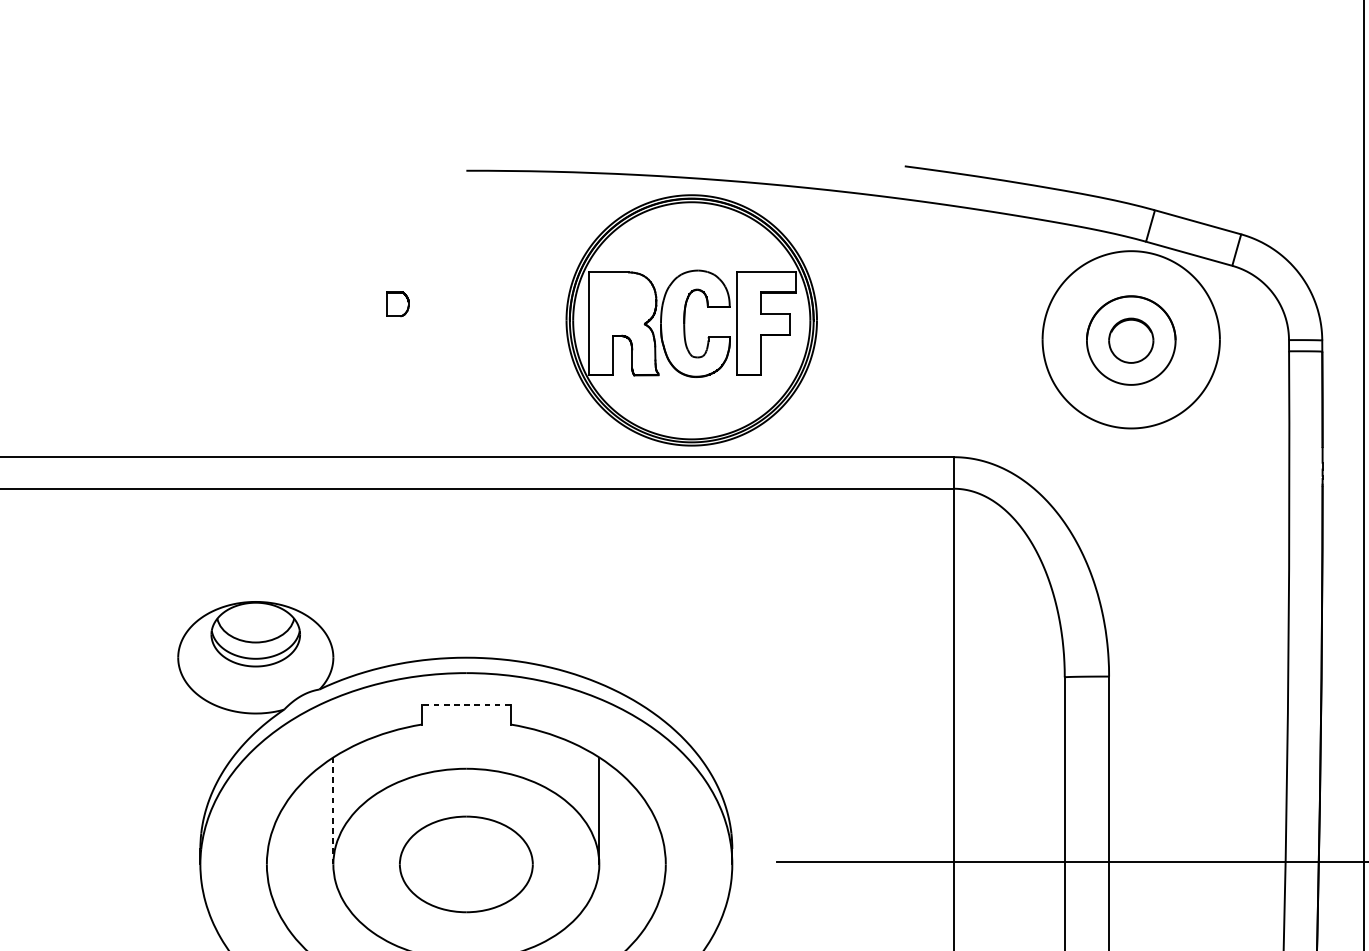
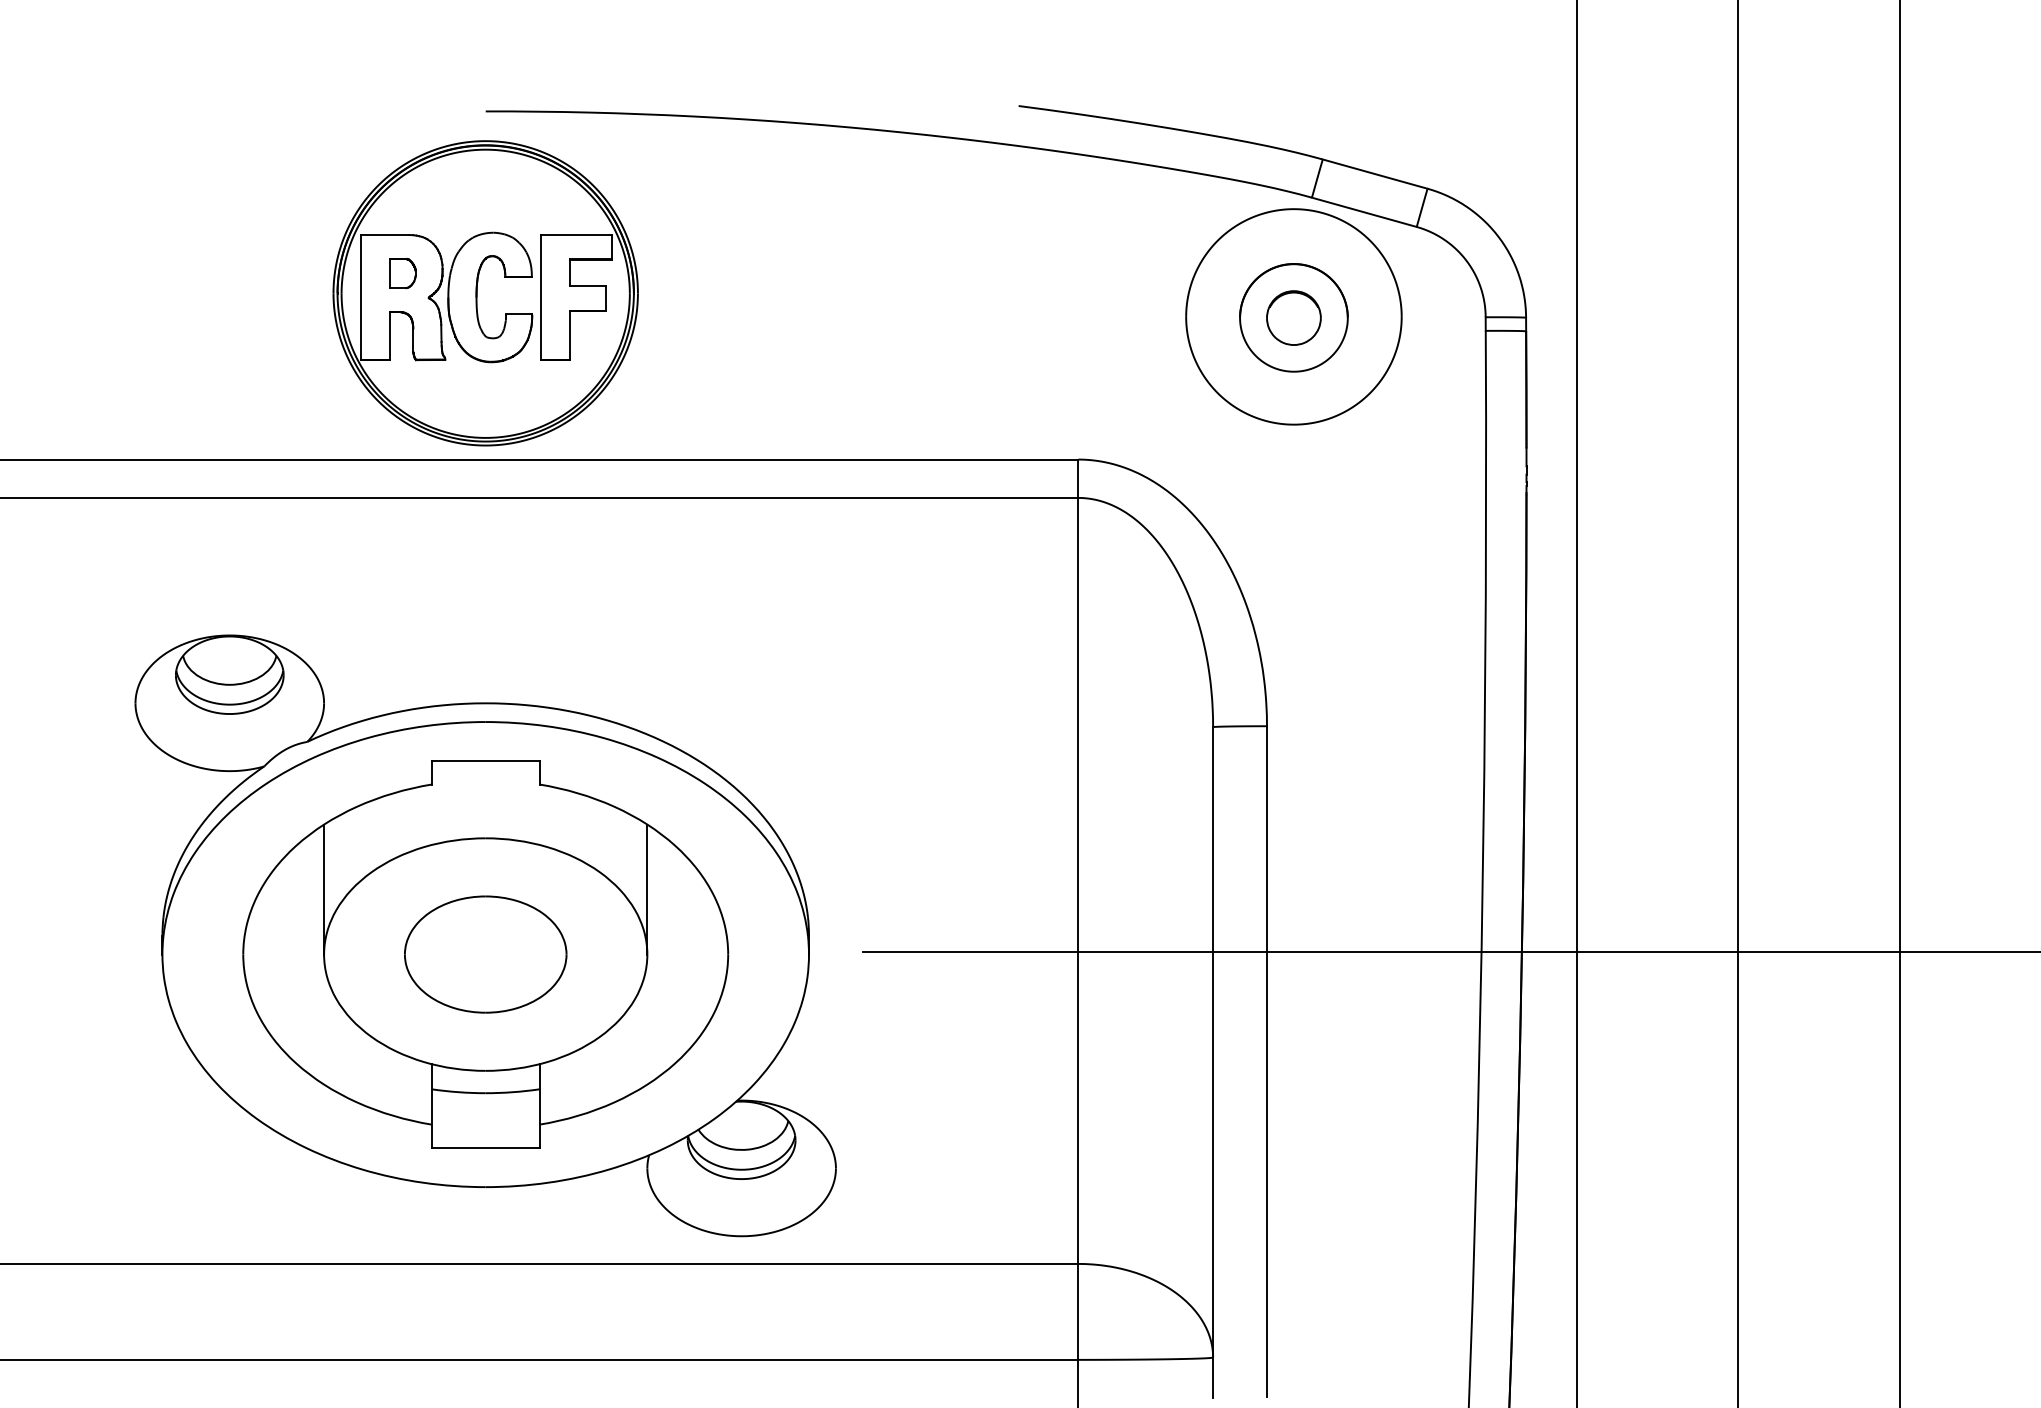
part: (691, 320) -> (485, 293), moved
line: (466, 704) -> (485, 760), dashed -> solid
line: (333, 810) -> (324, 889), dashed -> solid

